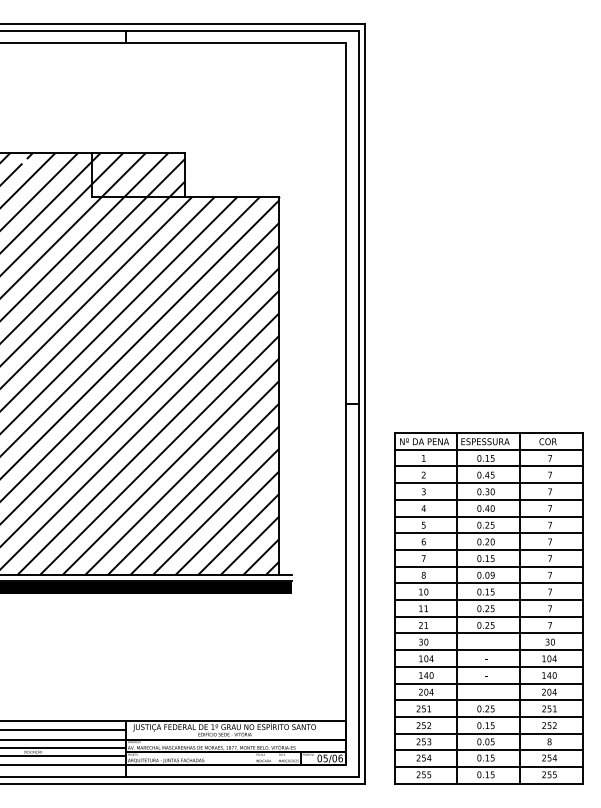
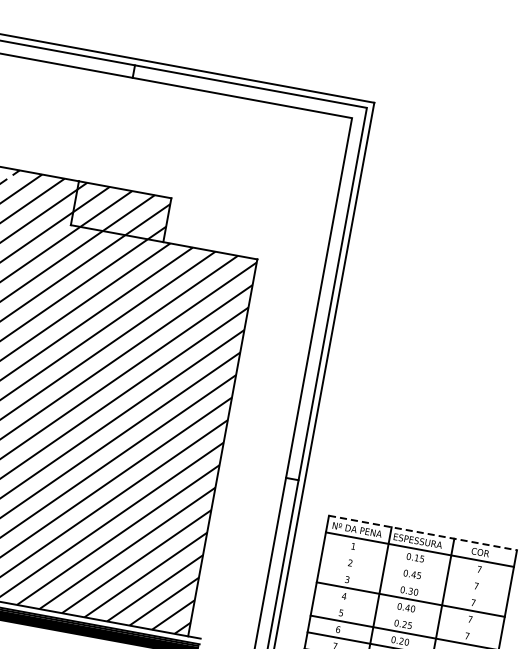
line: (489, 433) -> (423, 533), solid -> dashed
line: (488, 466) -> (416, 566), removed
line: (488, 483) -> (413, 583), removed
line: (488, 516) -> (407, 616), removed

